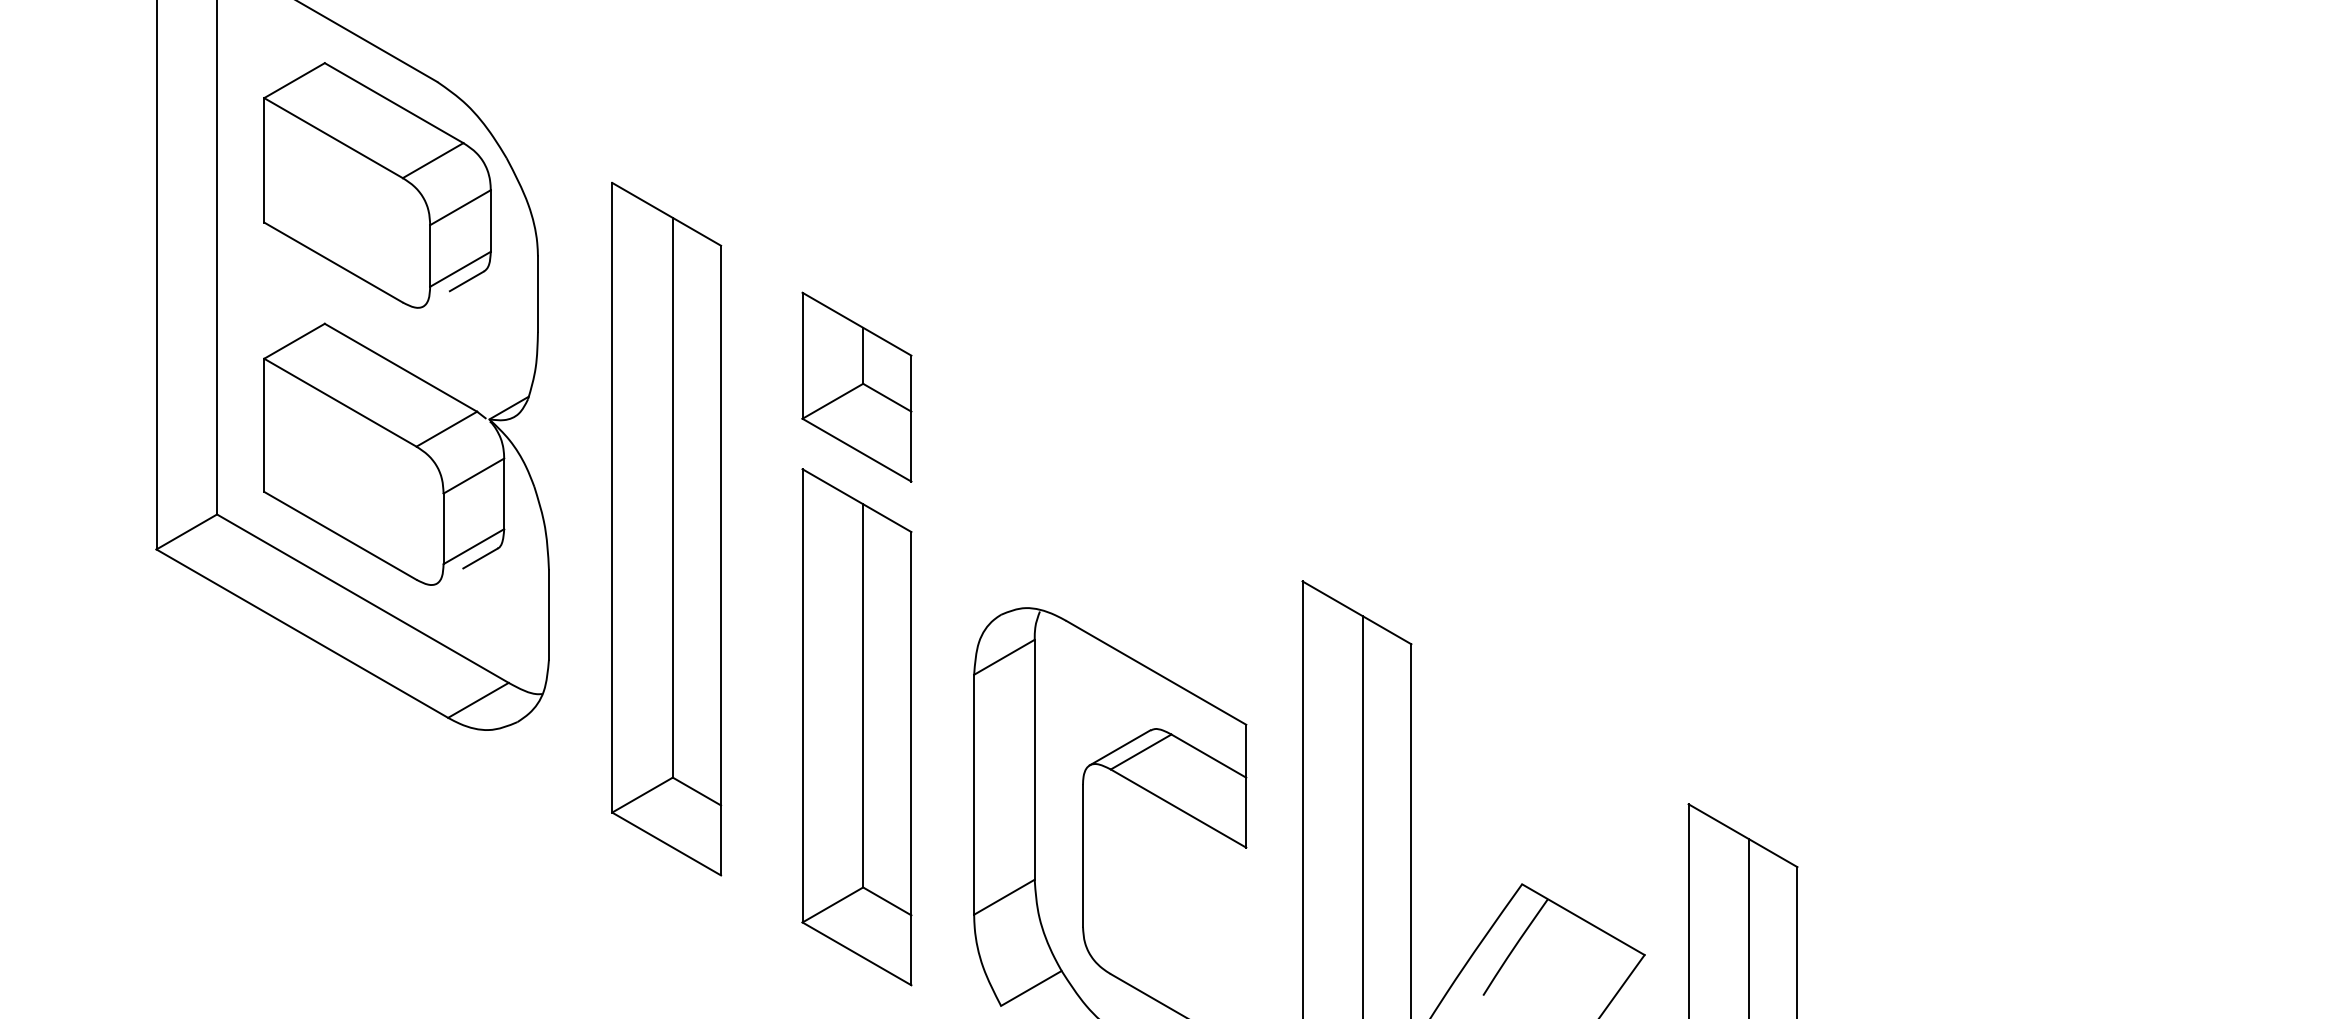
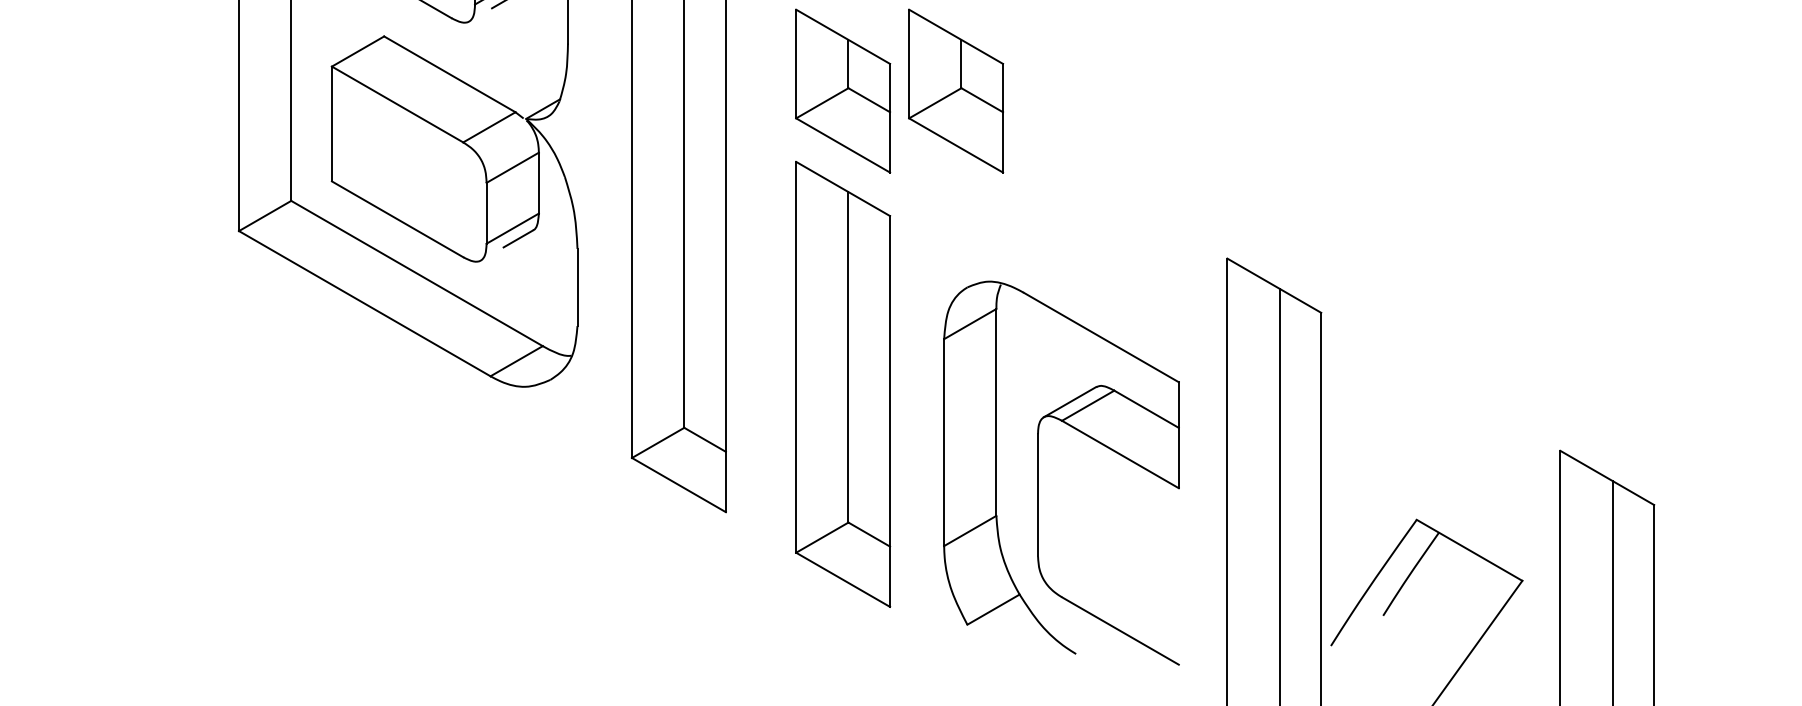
part: (987, 386) -> (955, 90), added

